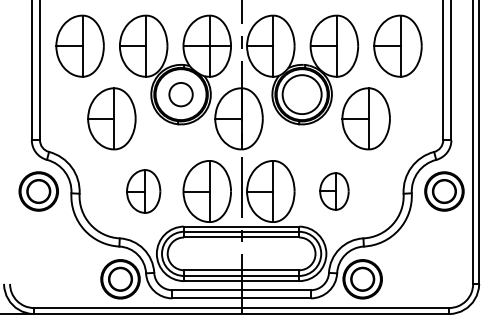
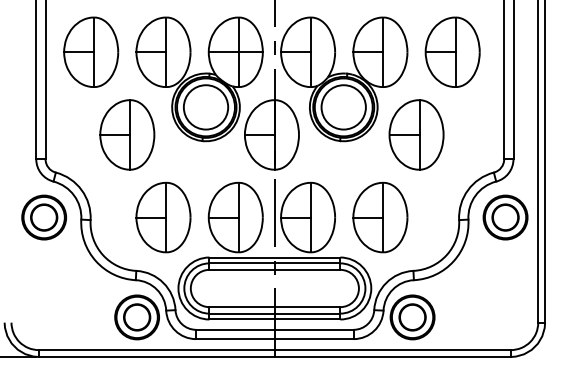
circle: (180, 94) -> (205, 107), size x1.67
part: (143, 191) -> (163, 217), size x1.43
part: (334, 191) -> (380, 217), size x1.67

